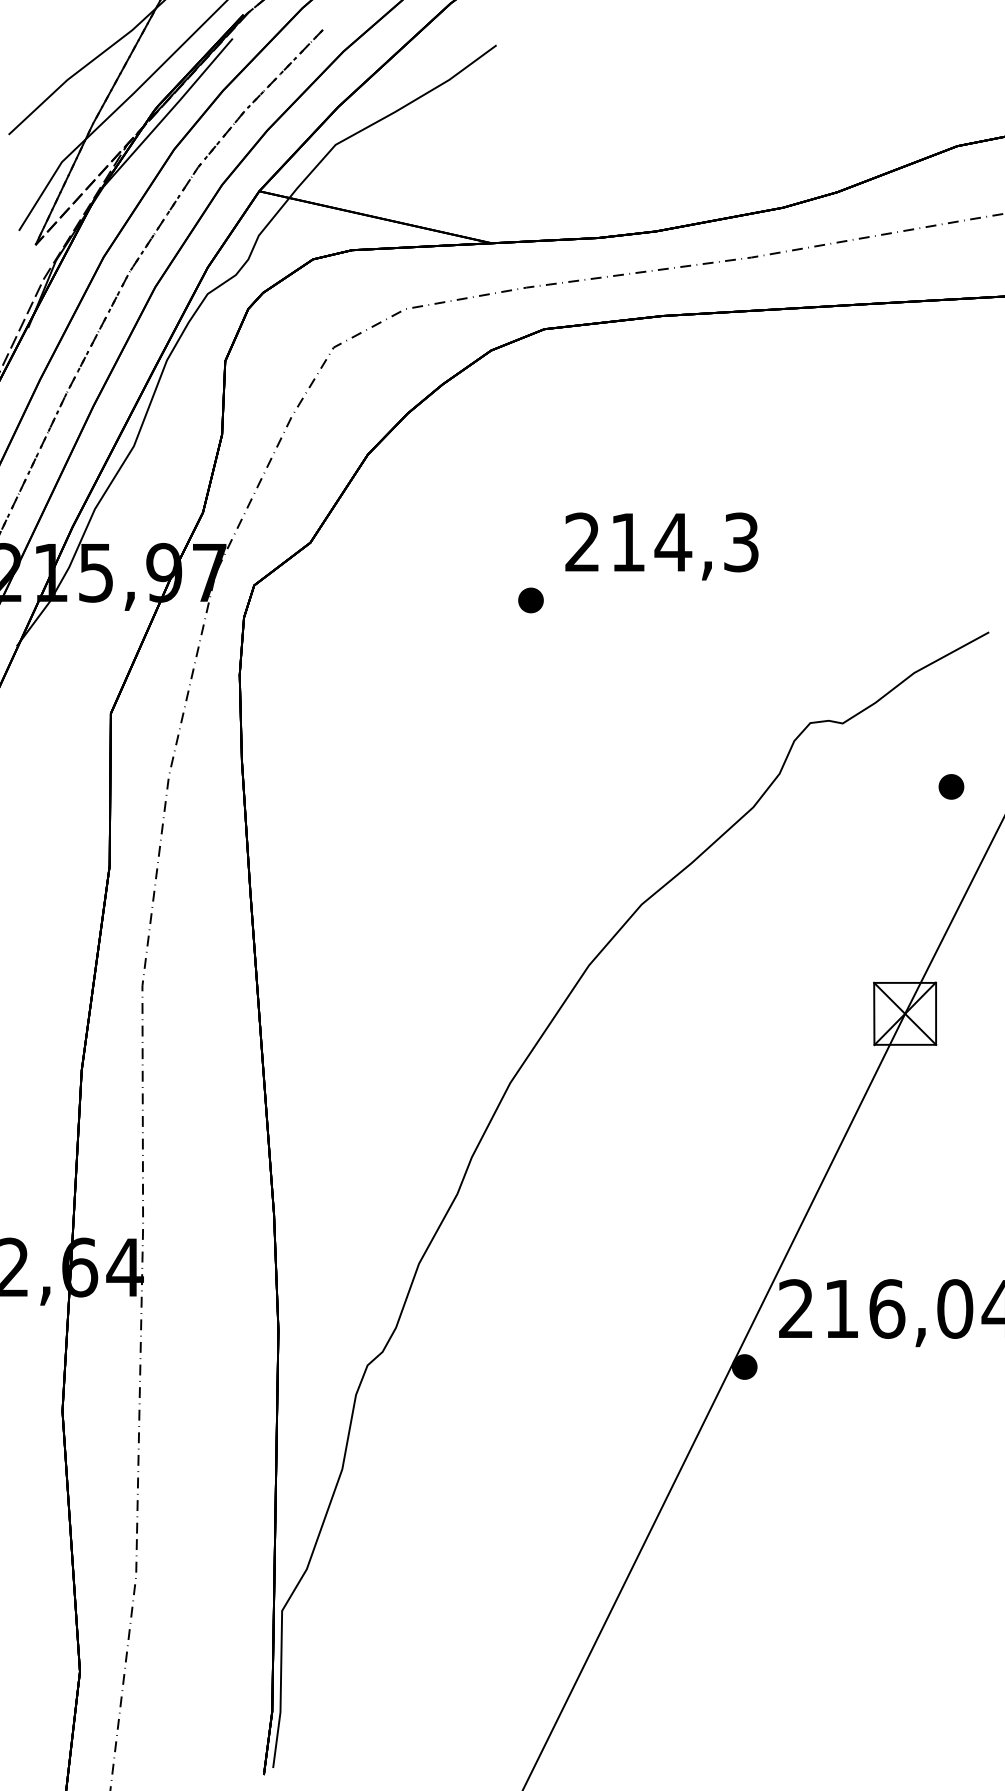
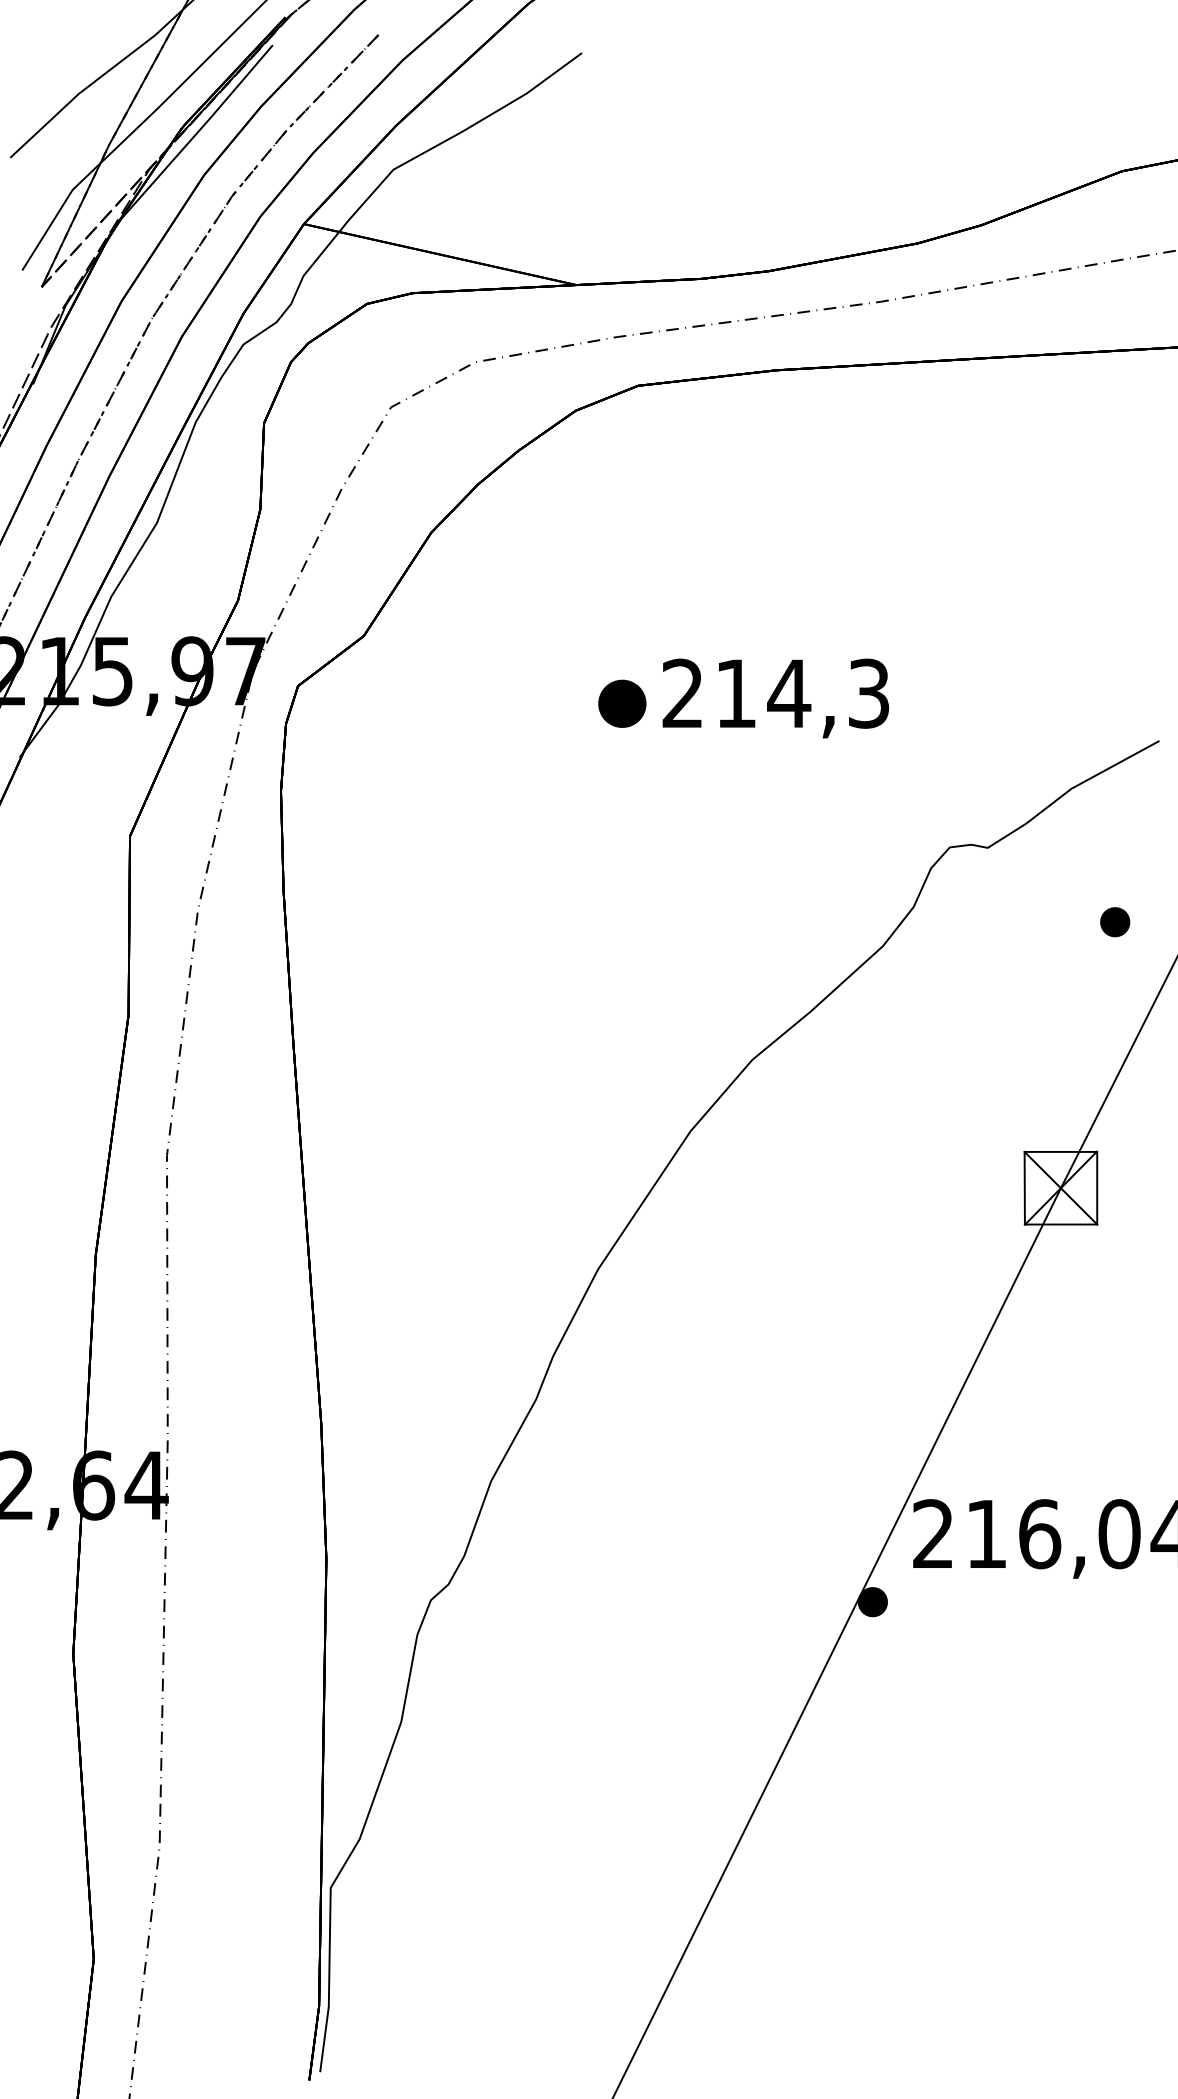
text: (661, 546) -> (775, 698), moved
part: (531, 600) -> (622, 703), size x1.6

